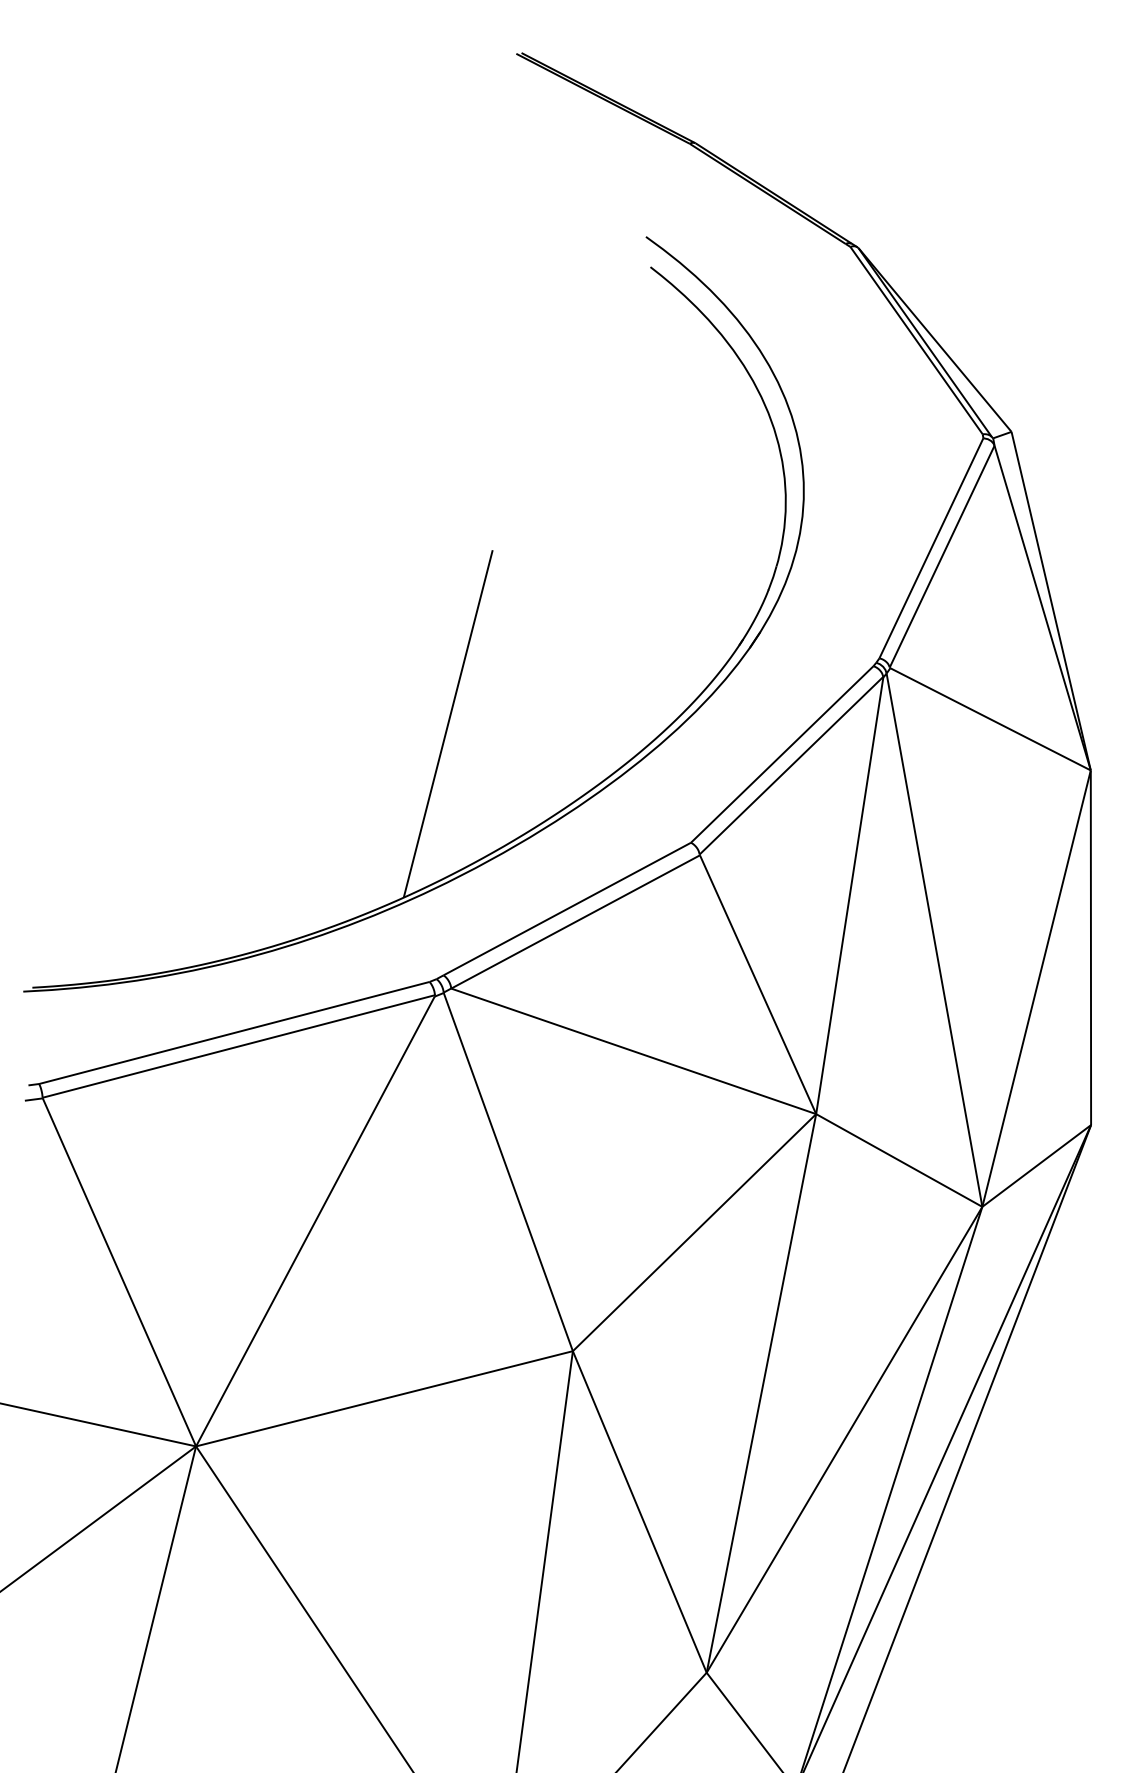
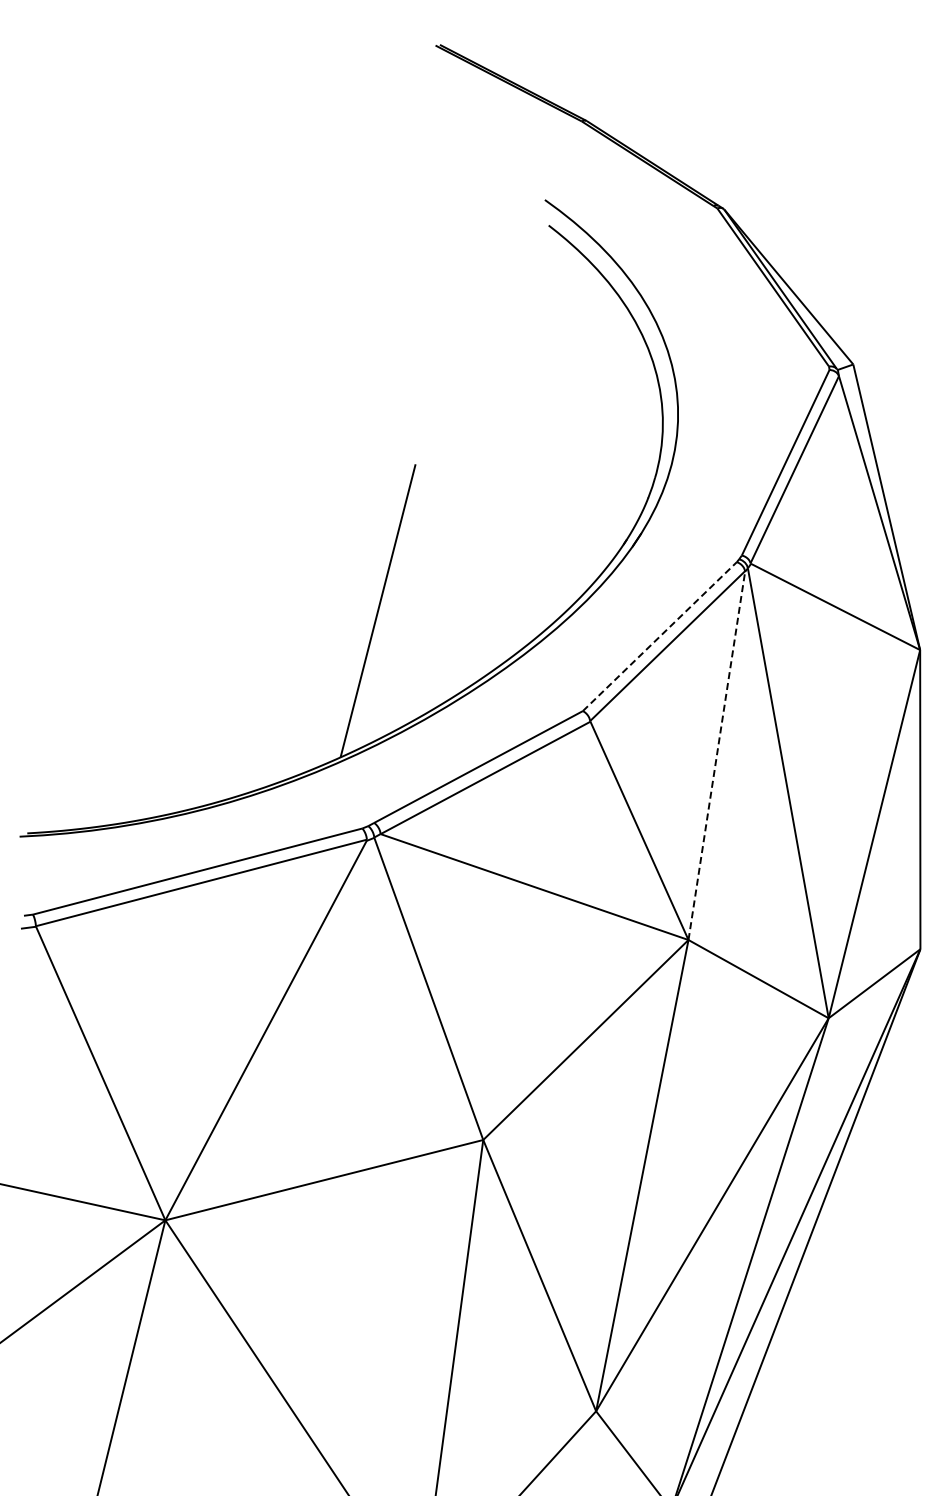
line: (782, 754) -> (660, 636), solid -> dashed
line: (849, 895) -> (716, 755), solid -> dashed

